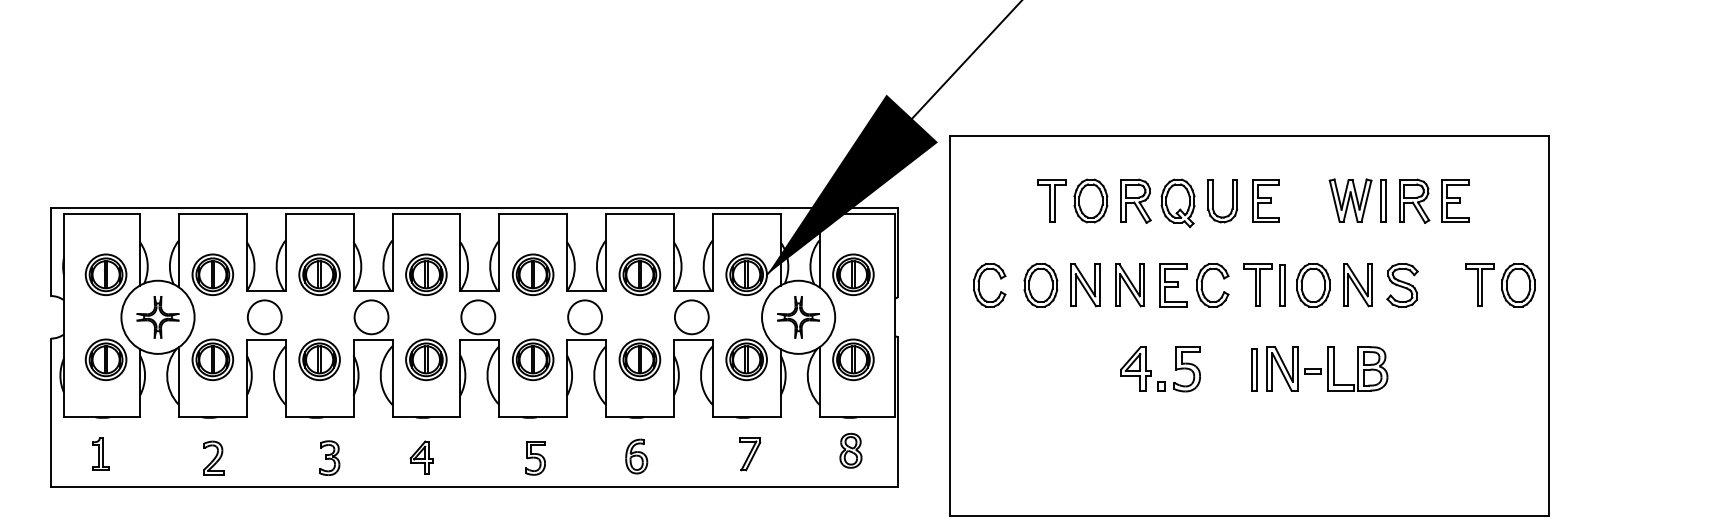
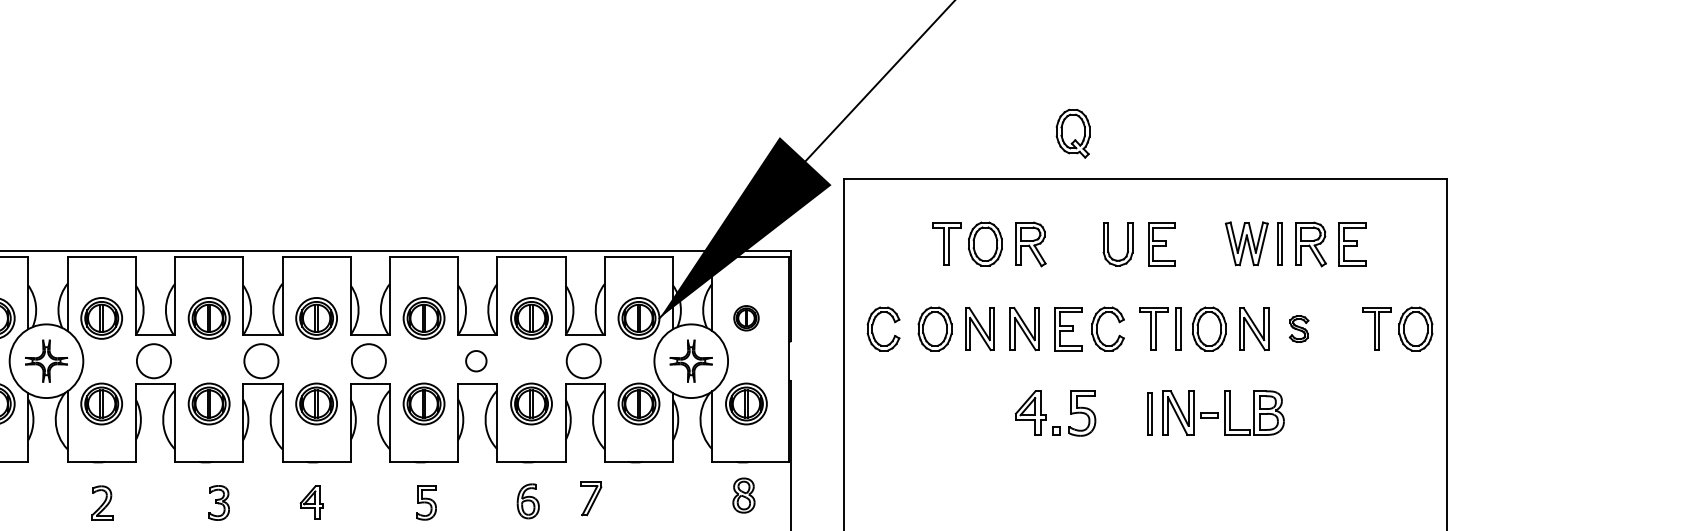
part: (1177, 203) -> (1072, 133), moved
part: (853, 274) -> (746, 318), size x0.6
part: (1402, 285) -> (1299, 329), size x0.6
circle: (585, 317) -> (476, 361), size x0.6
part: (750, 454) -> (591, 499), moved

